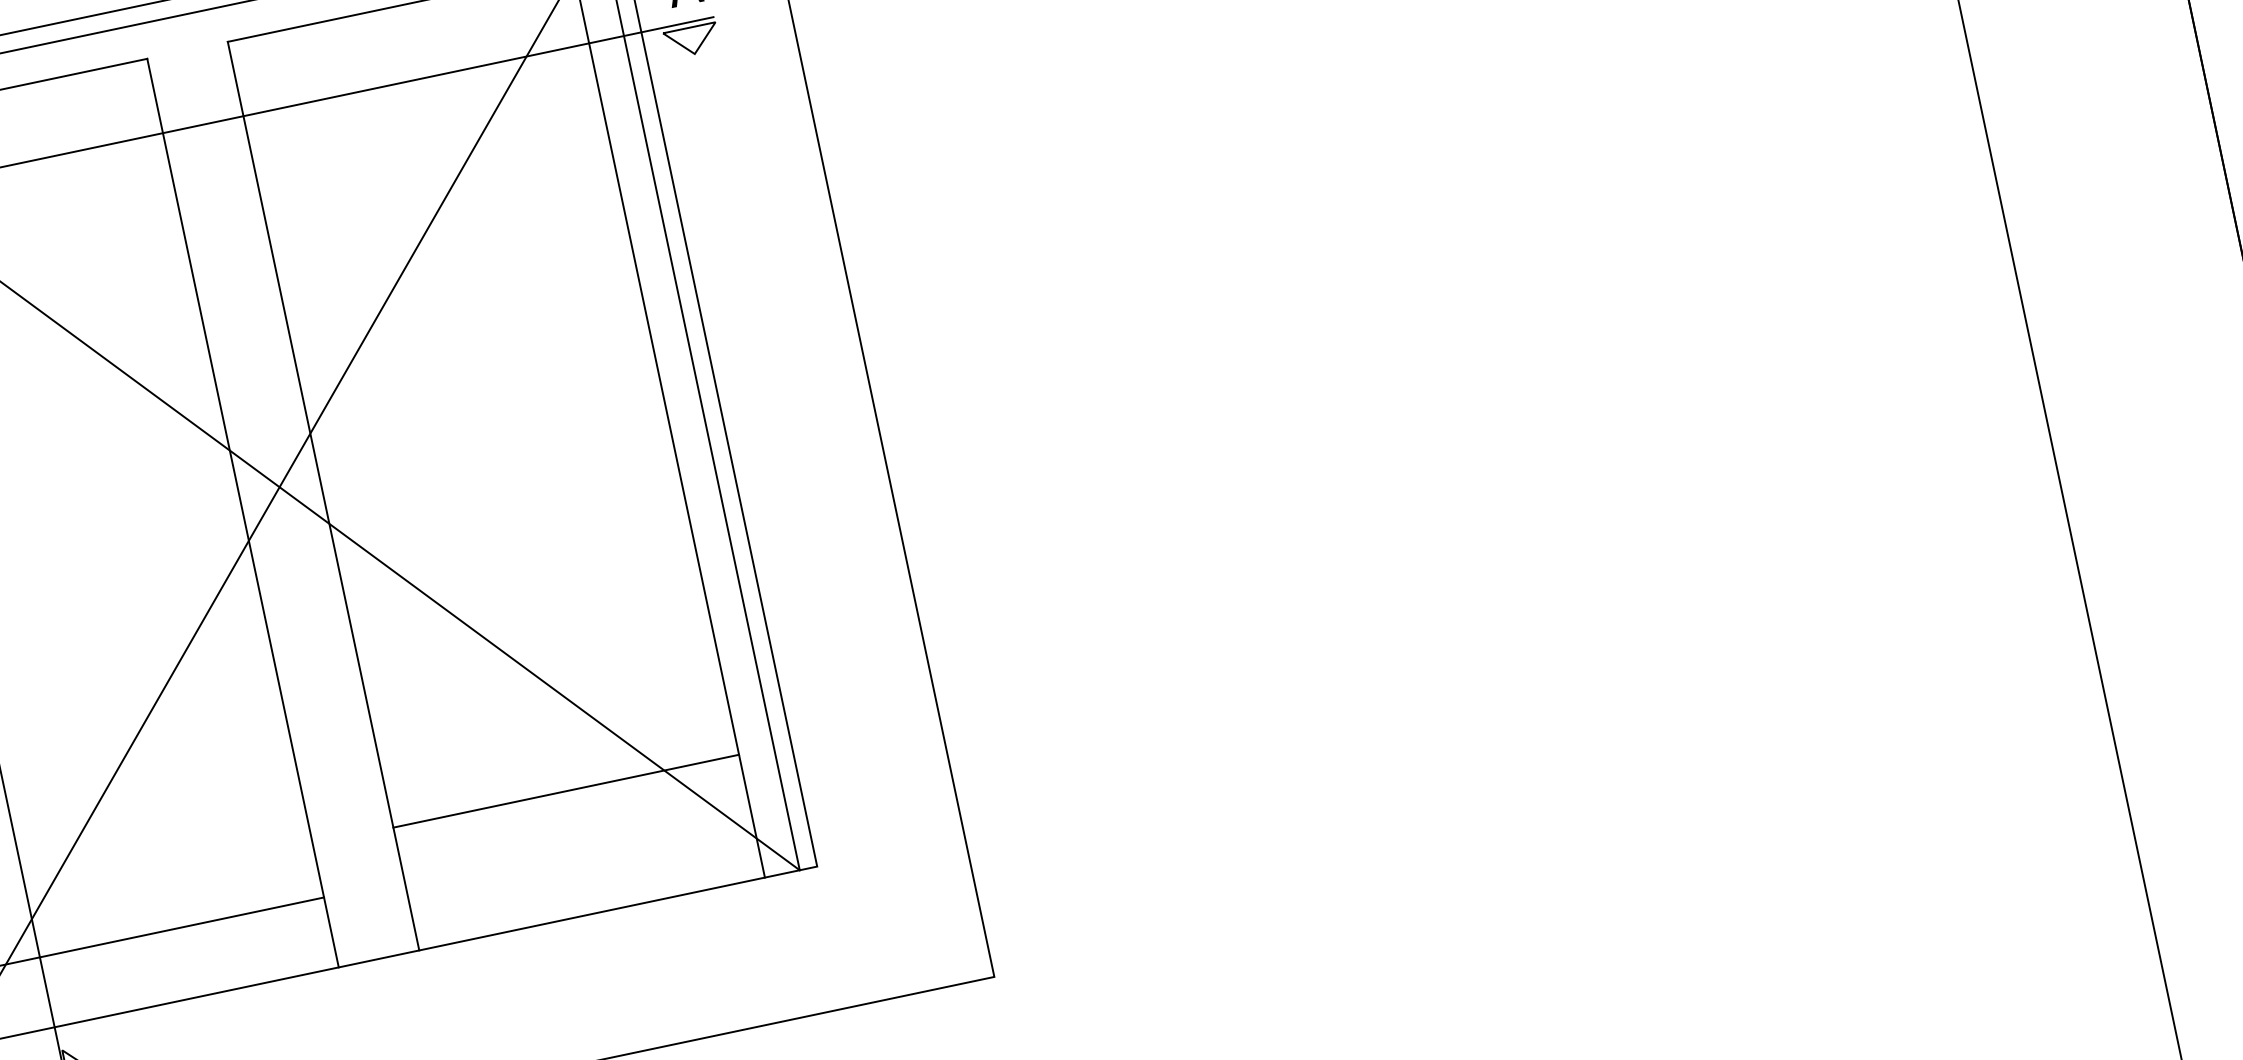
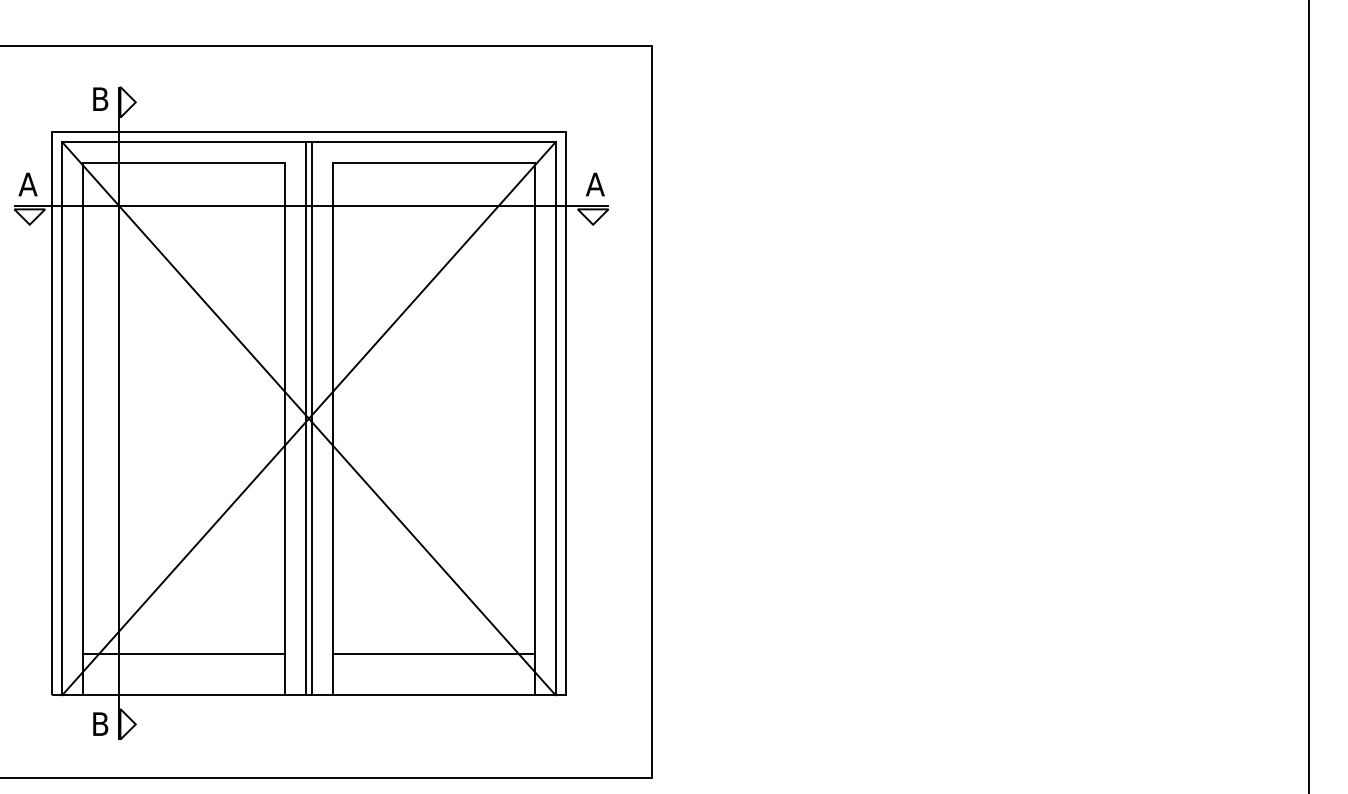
line: (283, 485) -> (311, 418), added
line: (273, 488) -> (305, 418), added
line: (565, 791) -> (433, 654), moved

